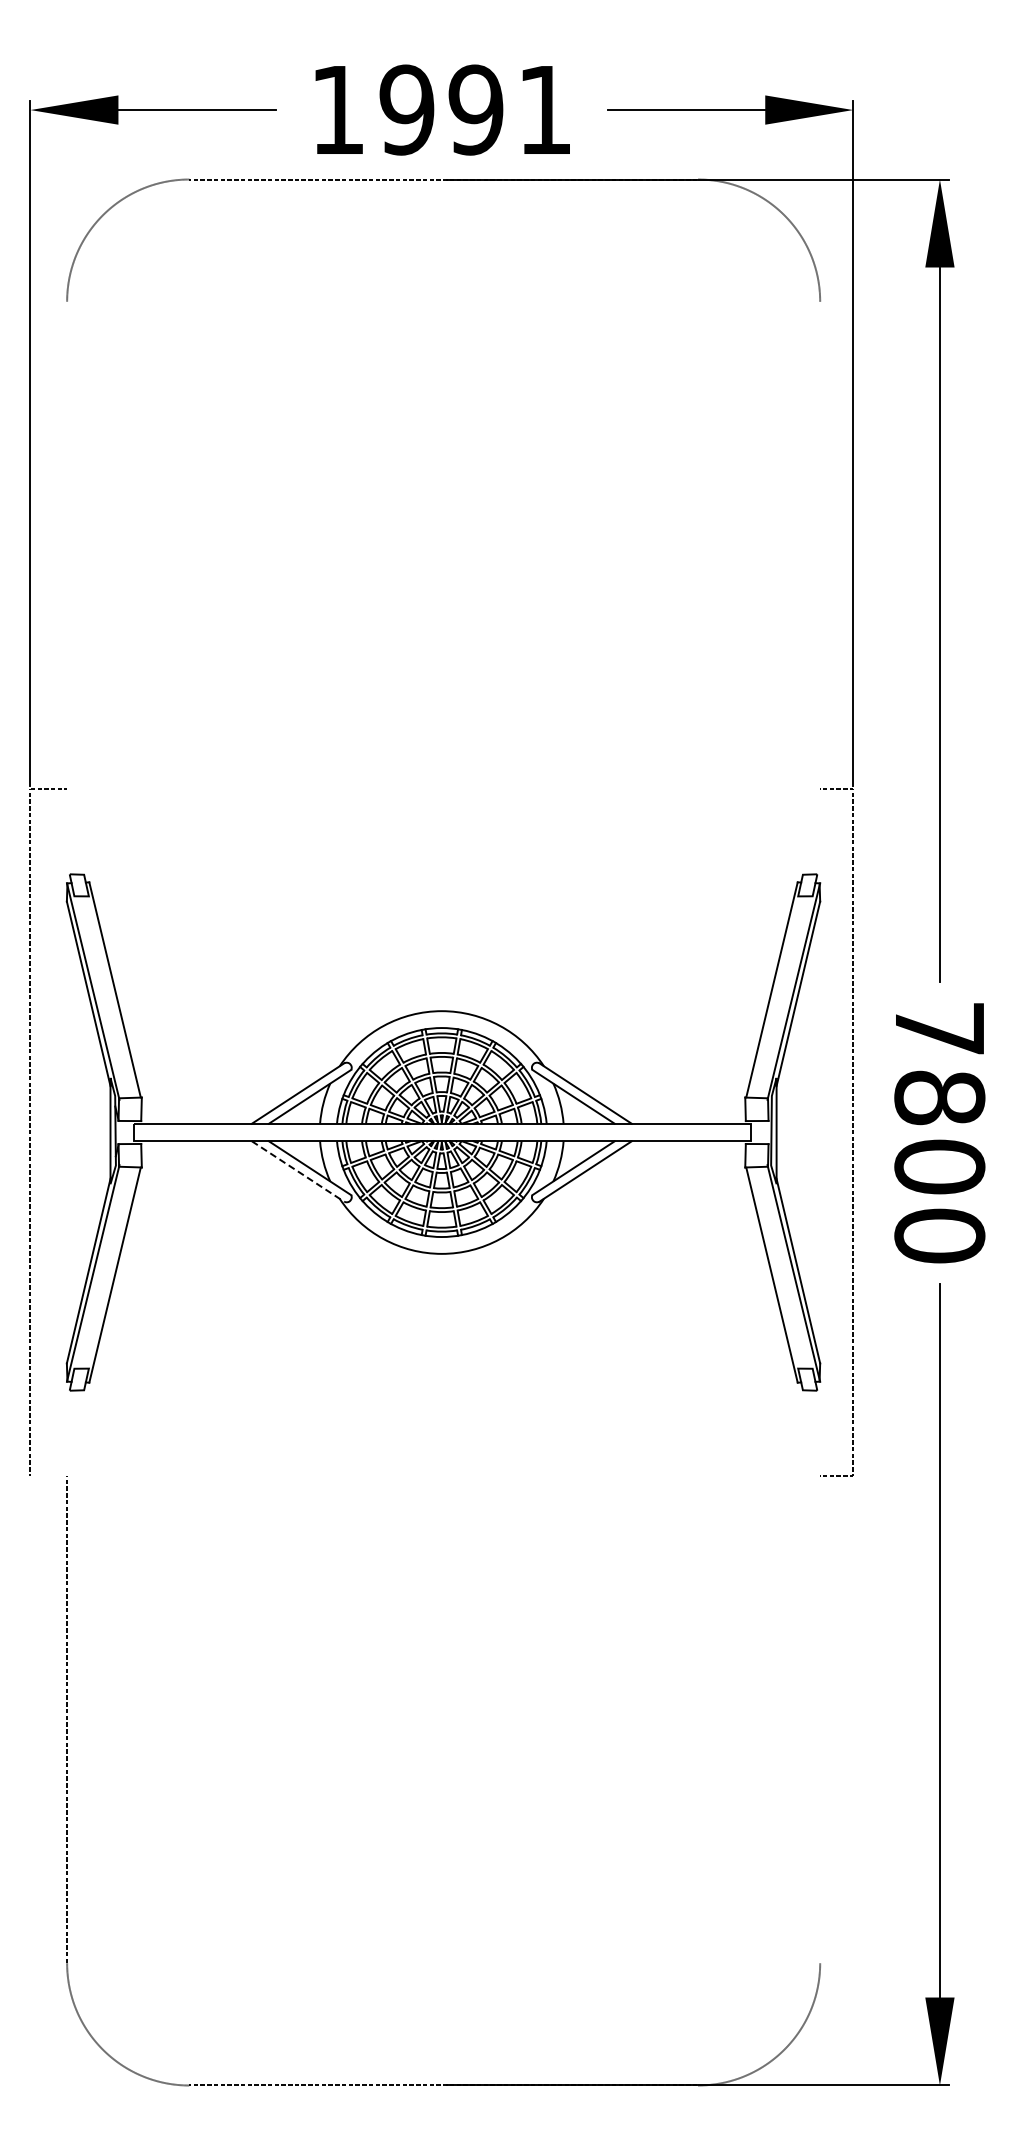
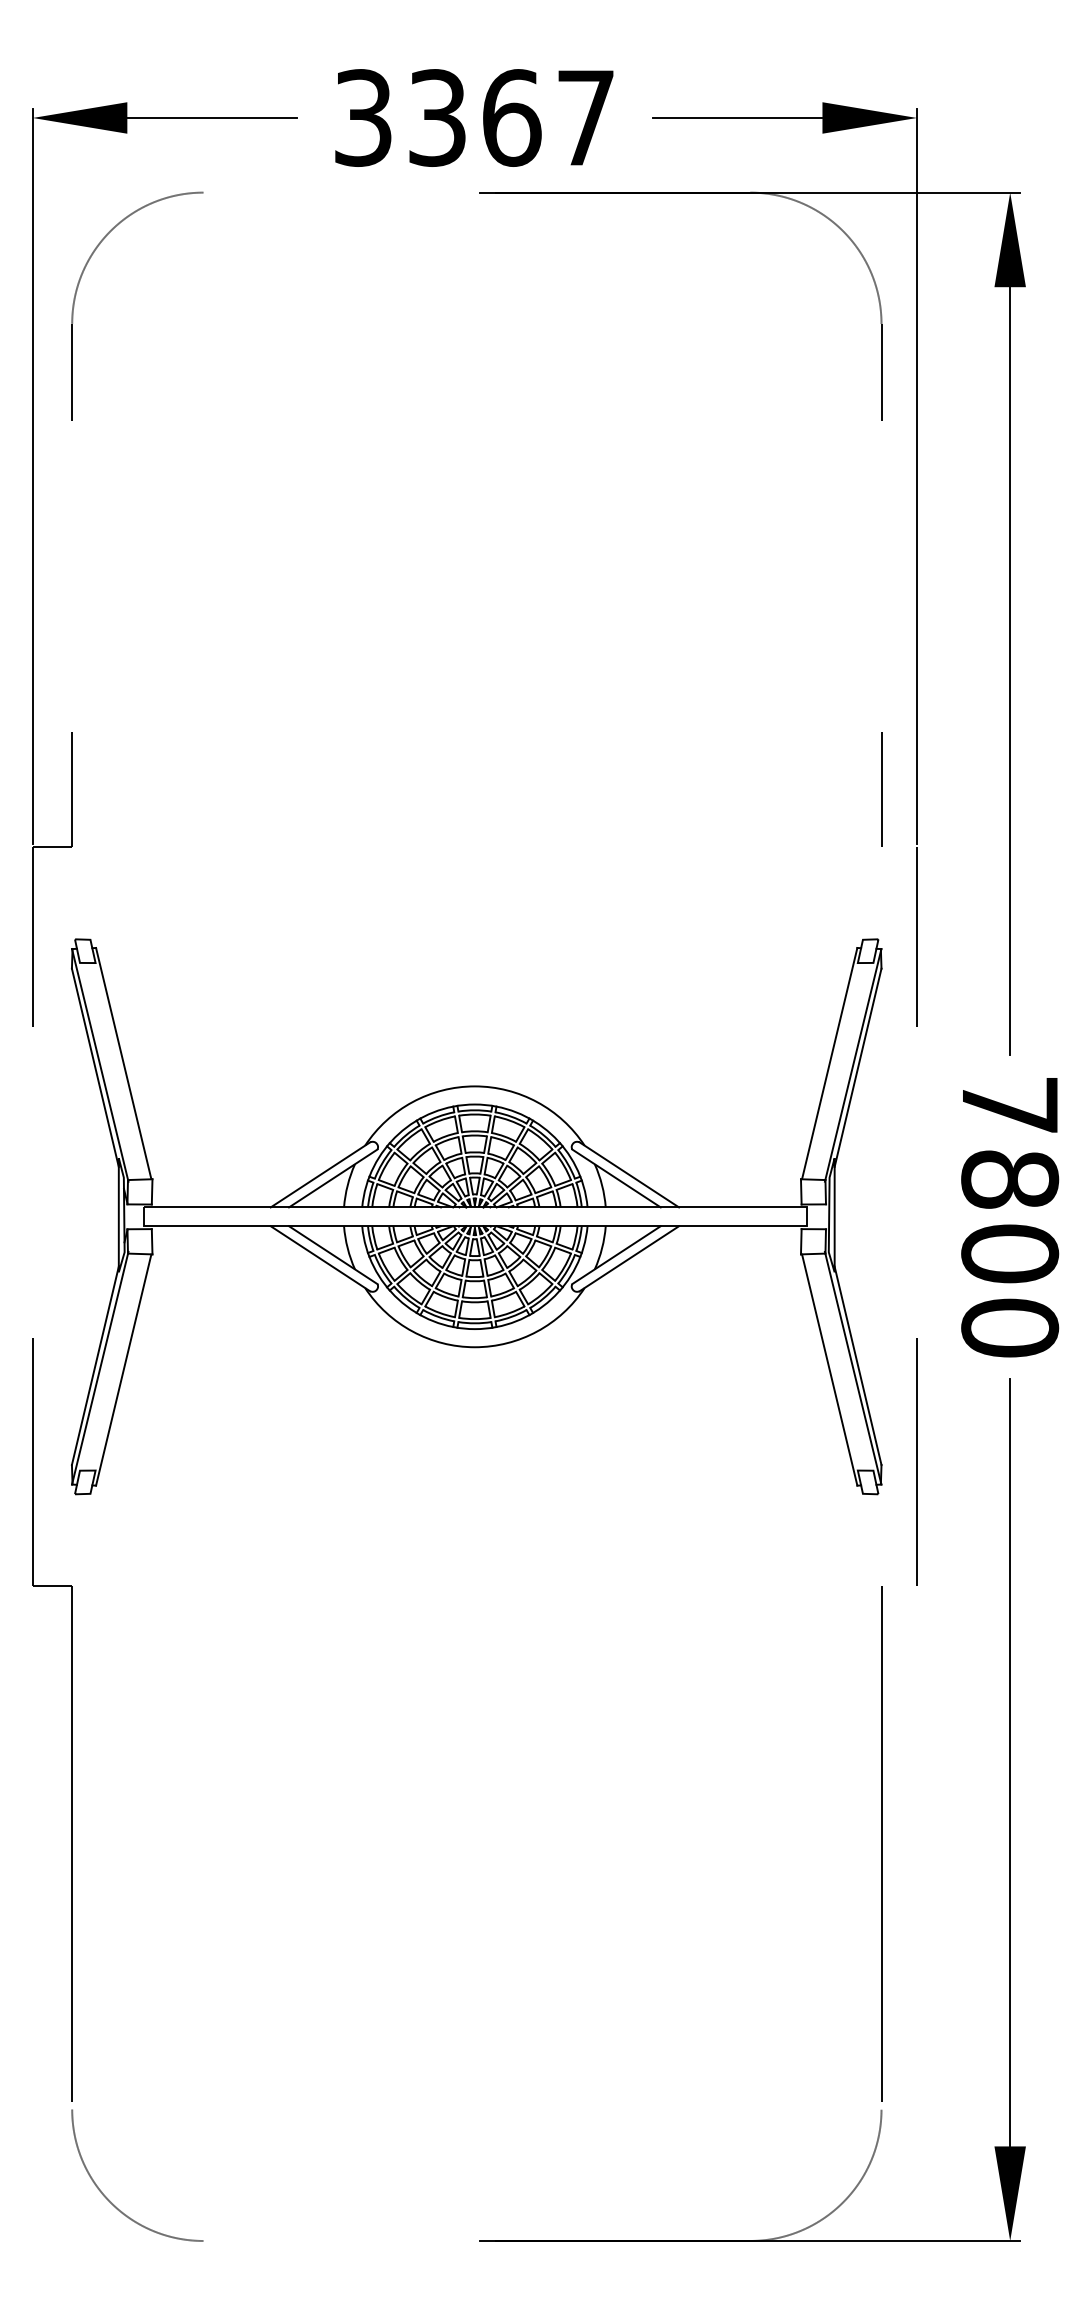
text: (441, 109) -> (474, 117), 1991 -> 3367
line: (67, 544) -> (72, 584), added
line: (820, 544) -> (881, 584), added
line: (298, 1171) -> (320, 1258), dashed -> solid
line: (48, 1476) -> (52, 1586), added
line: (820, 1719) -> (881, 1847), added

